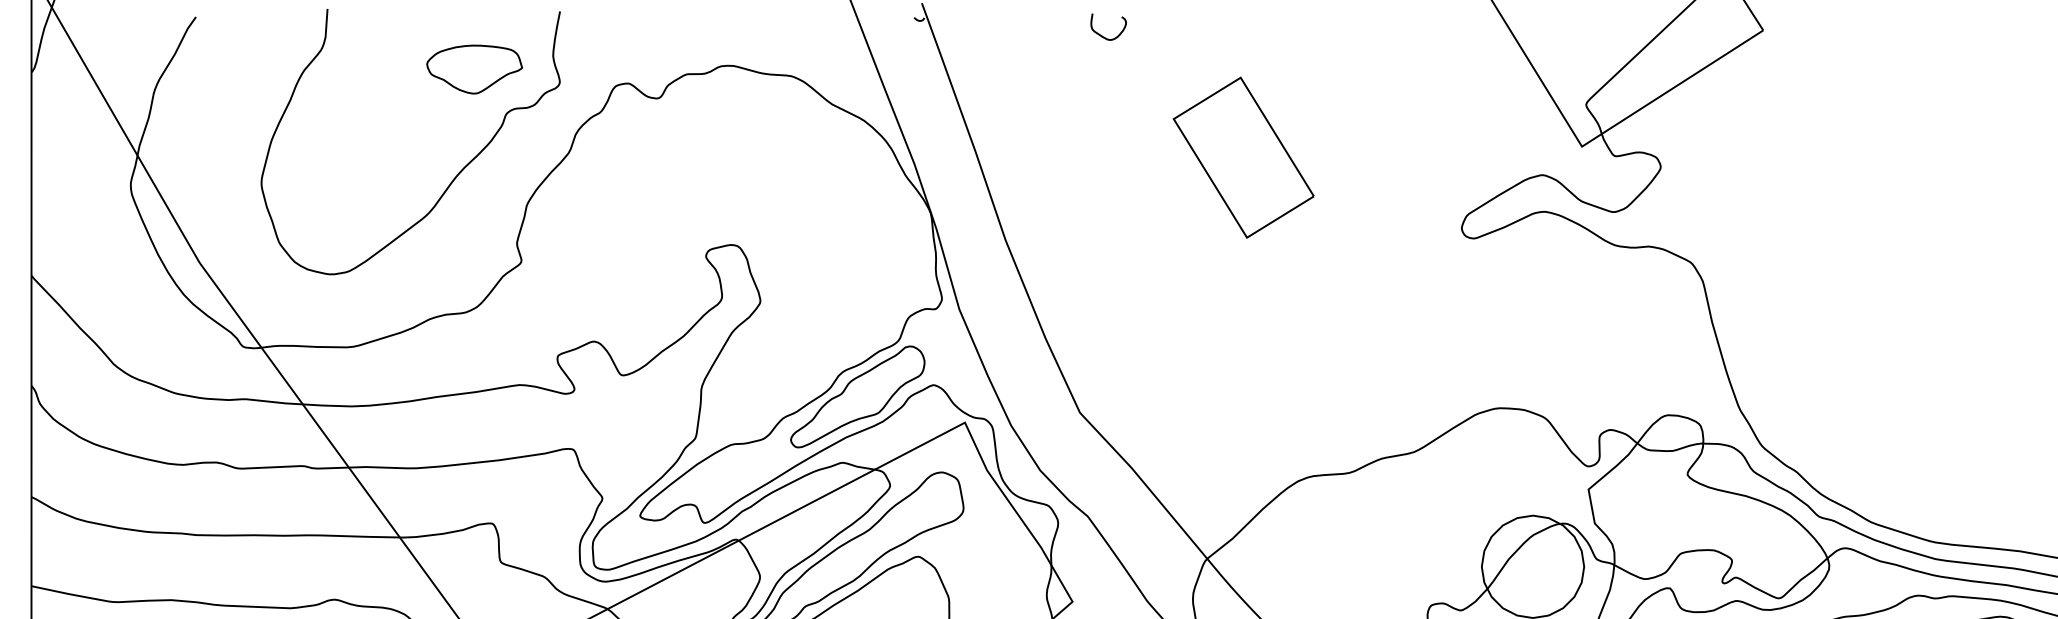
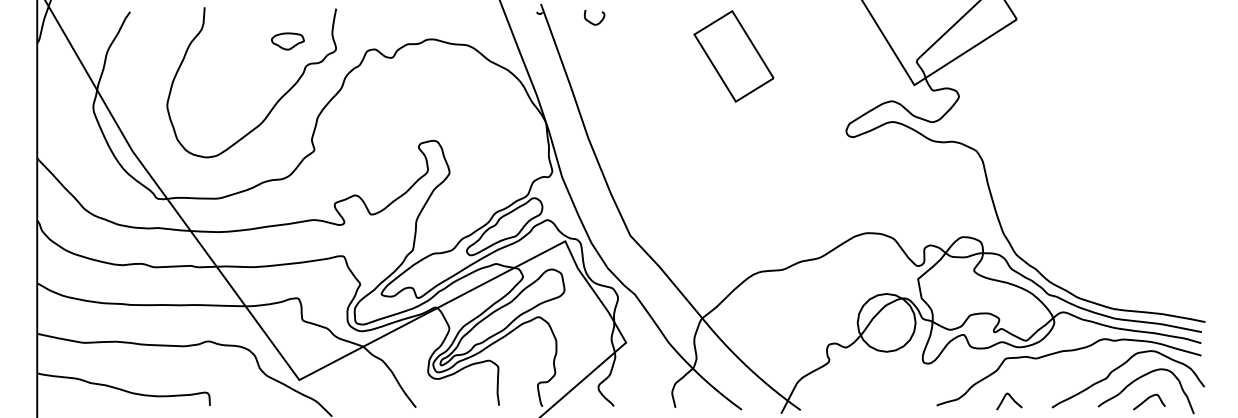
curve: (1104, 35) -> (592, 22), moved
part: (473, 69) -> (287, 41), size x0.6
part: (1242, 157) -> (733, 56), moved

